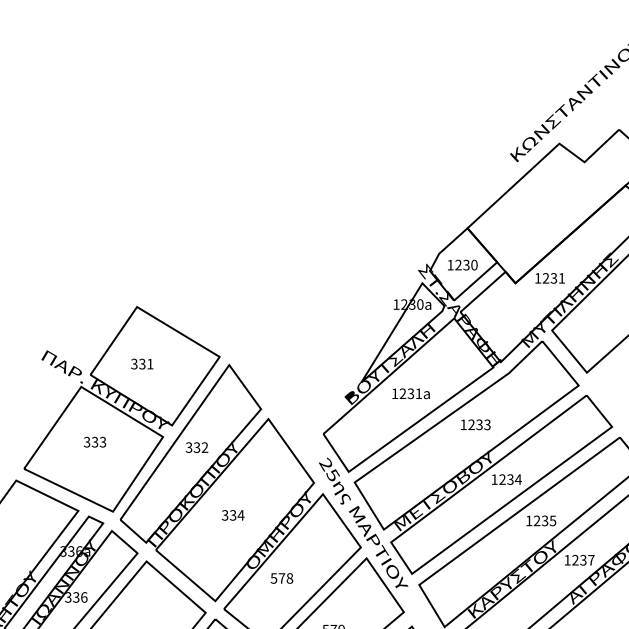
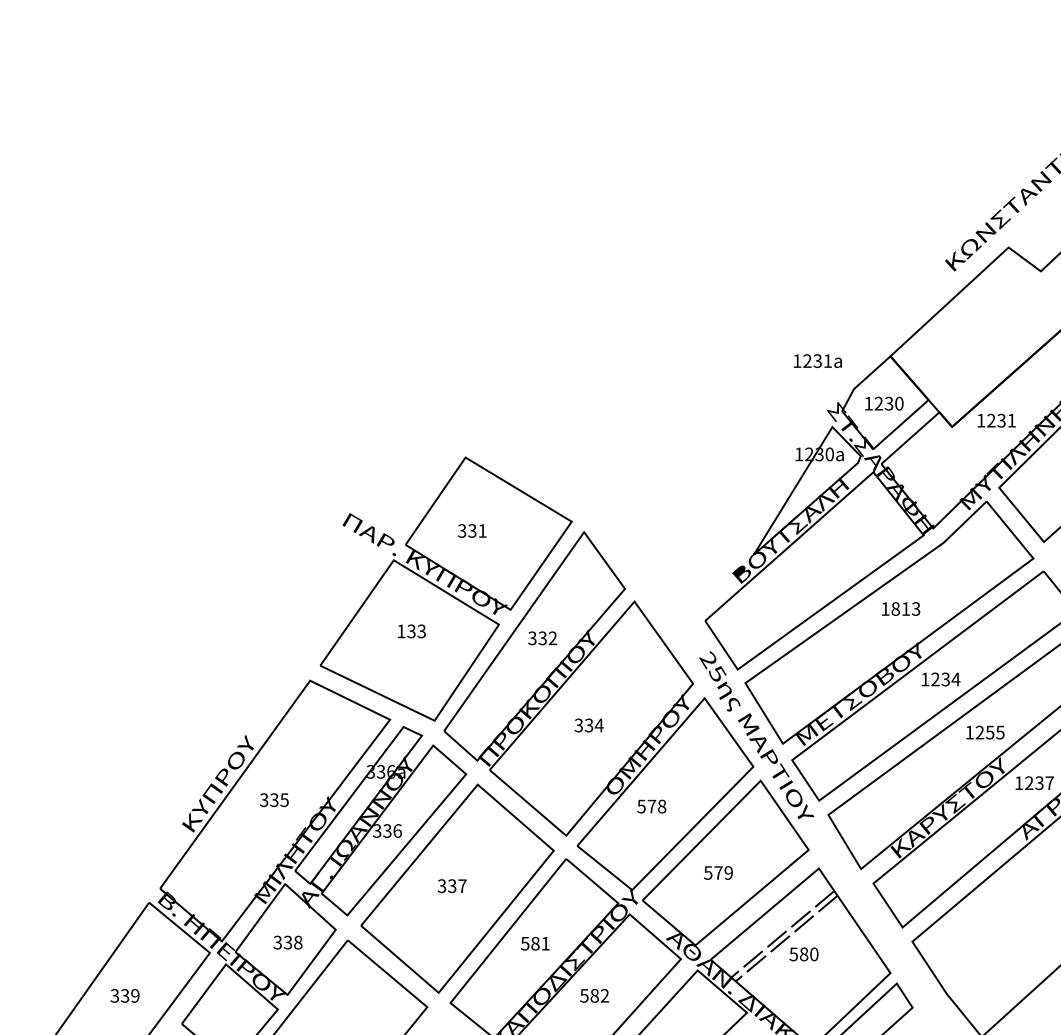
text: (410, 393) -> (817, 360), moved
text: (475, 424) -> (900, 608), 1233 -> 1813
text: (87, 442) -> (401, 631), 333 -> 133
text: (545, 520) -> (990, 731), 1235 -> 1255

